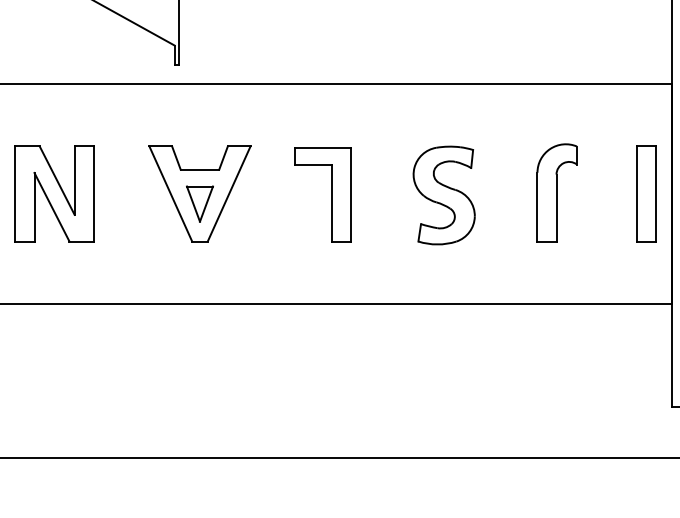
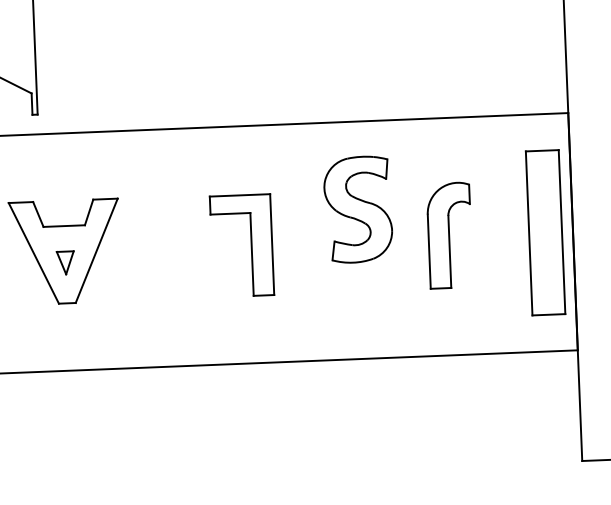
part: (646, 193) -> (546, 232), size x1.6
part: (331, 194) -> (251, 245), moved
part: (443, 195) -> (357, 209), moved
part: (199, 203) -> (65, 262), size x0.6

